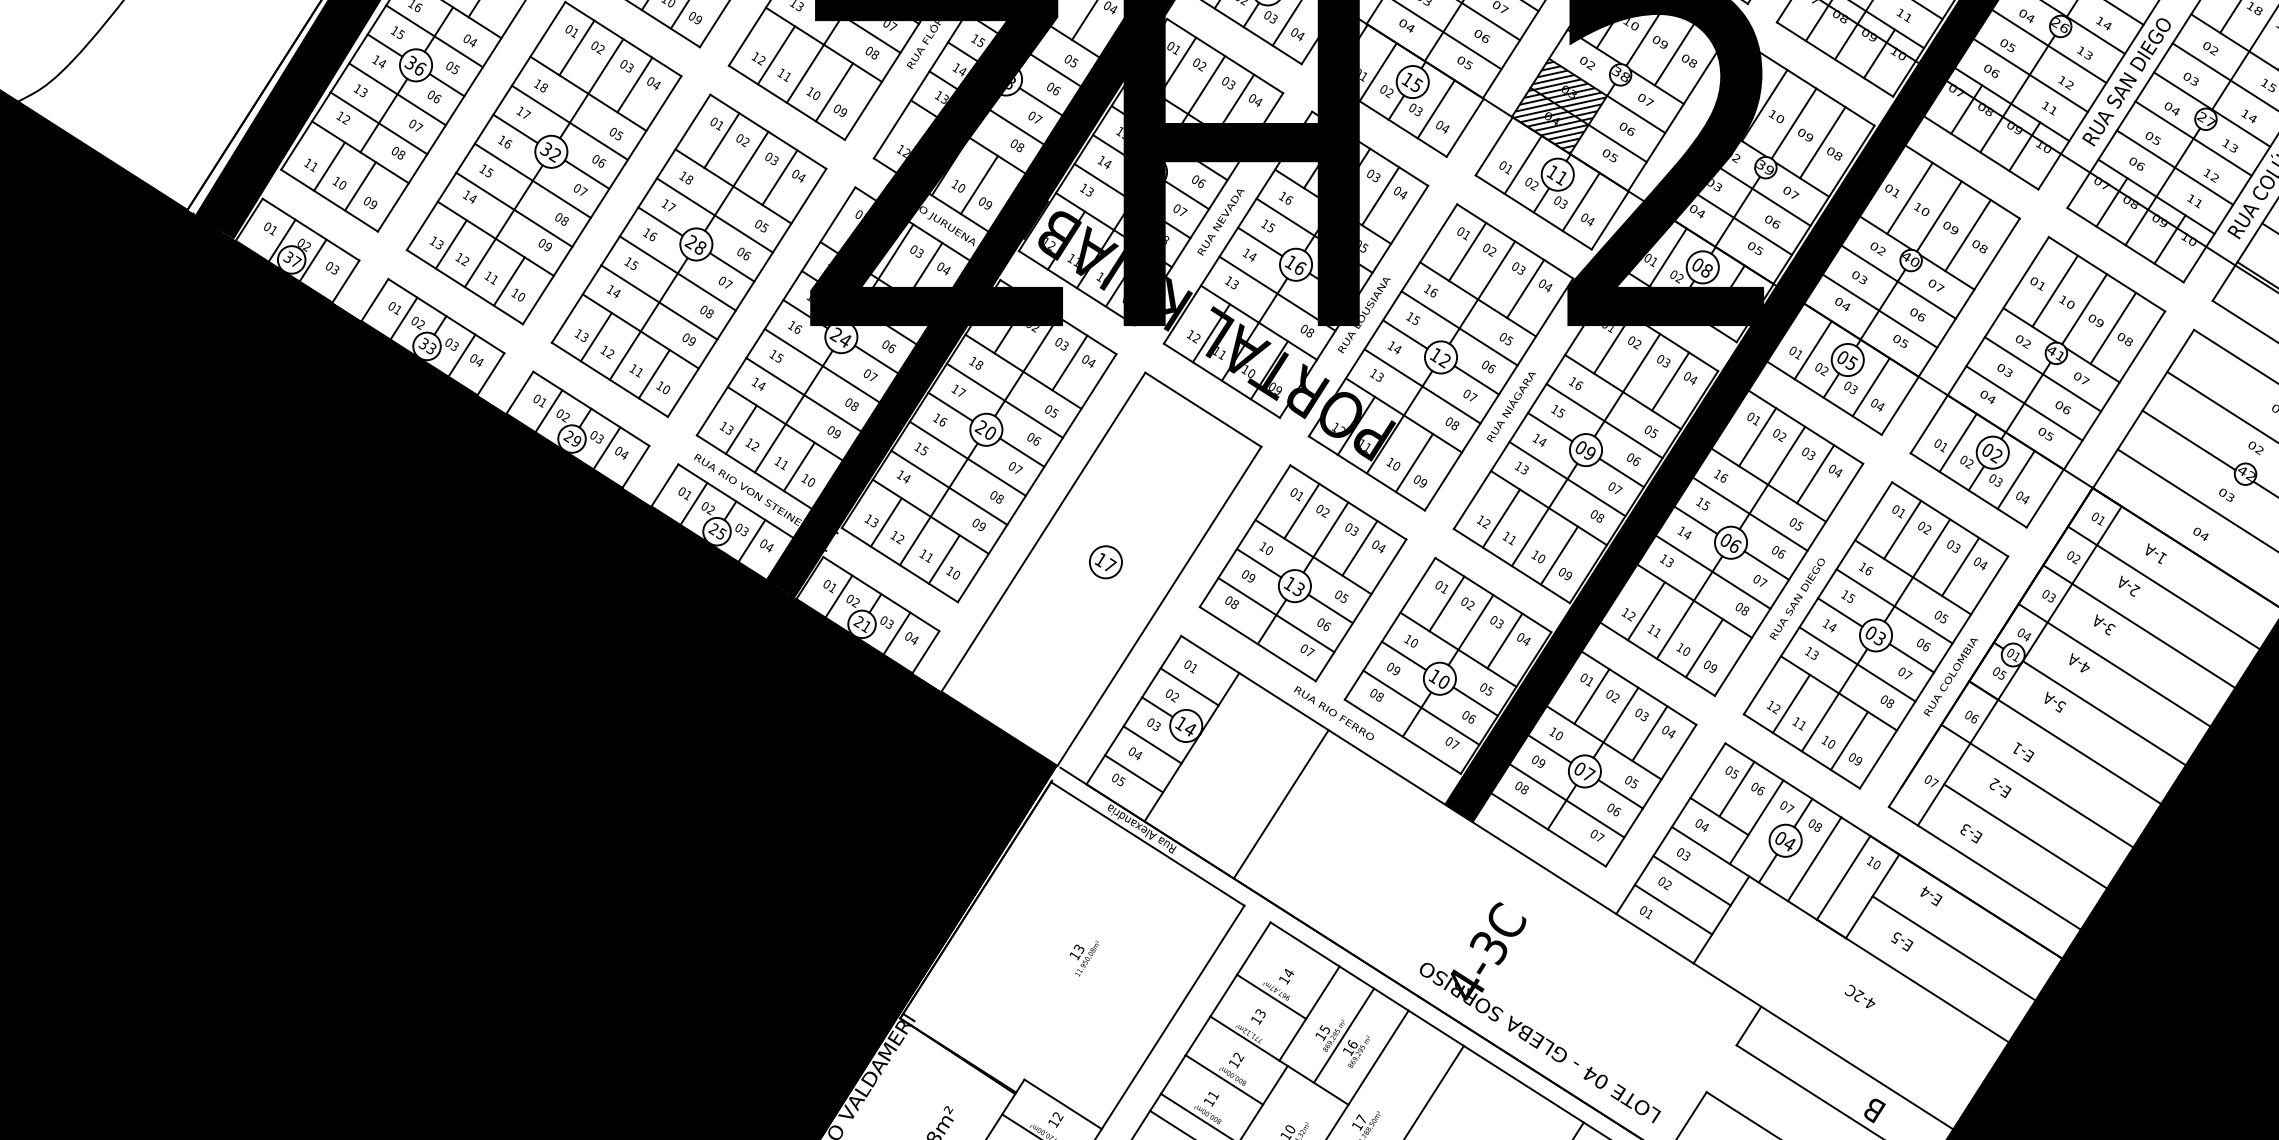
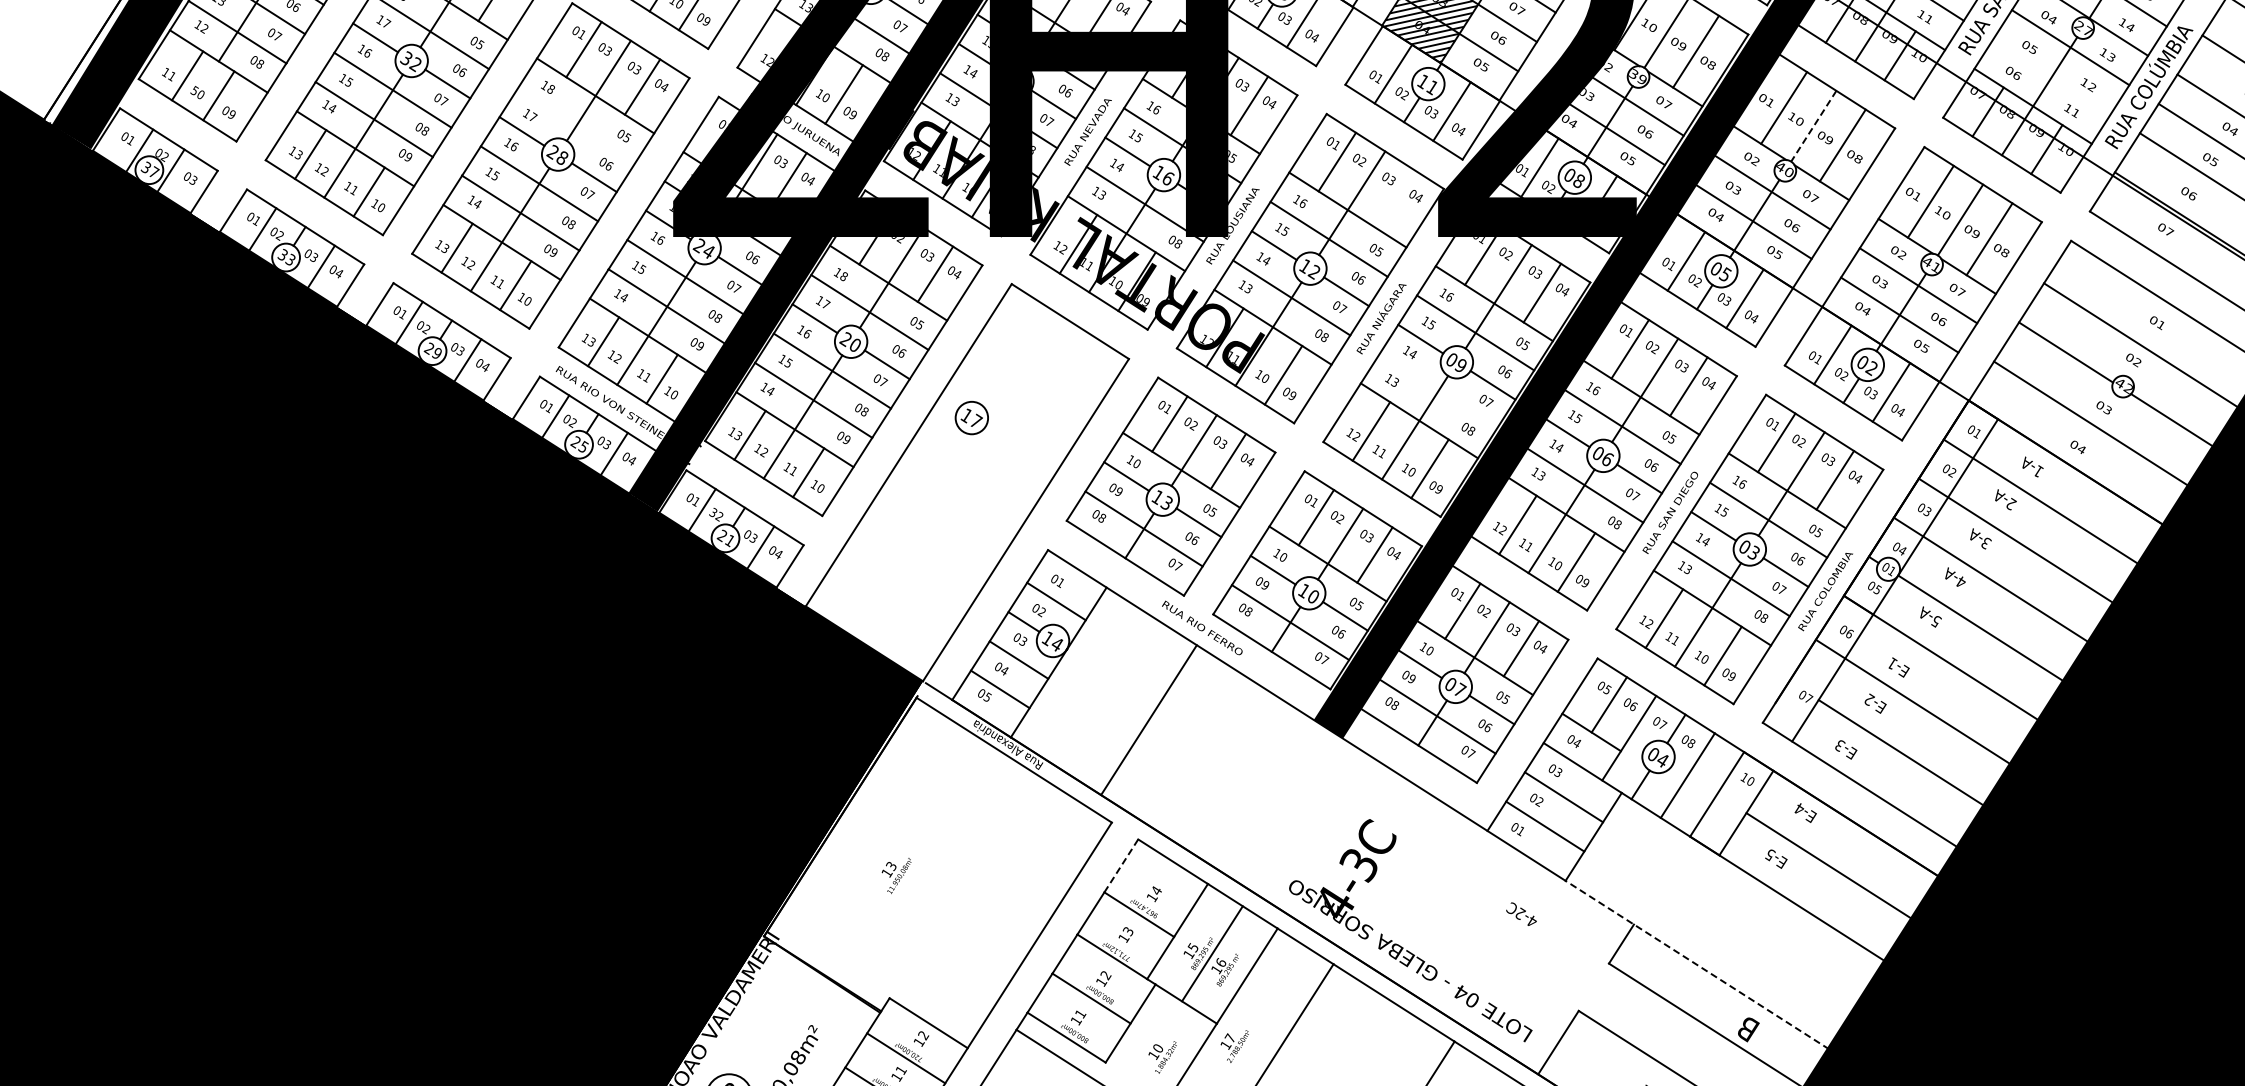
text: (745, 142) -> (607, 51), 02 -> 03
line: (2174, 167) -> (2051, 76), removed
text: (336, 181) -> (194, 90), 10 -> 50
line: (714, 215) -> (576, 125), removed
line: (1939, 216) -> (1813, 126), solid -> dashed
line: (1525, 288) -> (1395, 199), removed
line: (1567, 479) -> (1438, 391), removed
part: (1105, 562) -> (971, 418), moved
text: (849, 598) -> (712, 512), 02 -> 32
line: (1254, 948) -> (1121, 865), solid -> dashed
text: (1084, 958) -> (896, 875), moved
text: (1860, 996) -> (1522, 914), moved
line: (1824, 1046) -> (1697, 964), solid -> dashed

